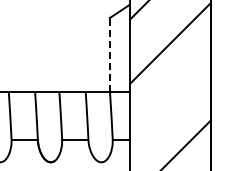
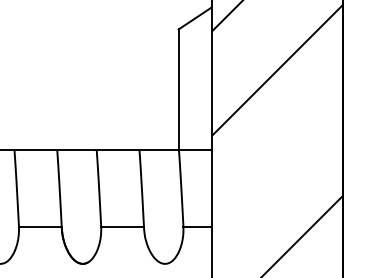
line: (109, 54) -> (178, 88), dashed -> solid

